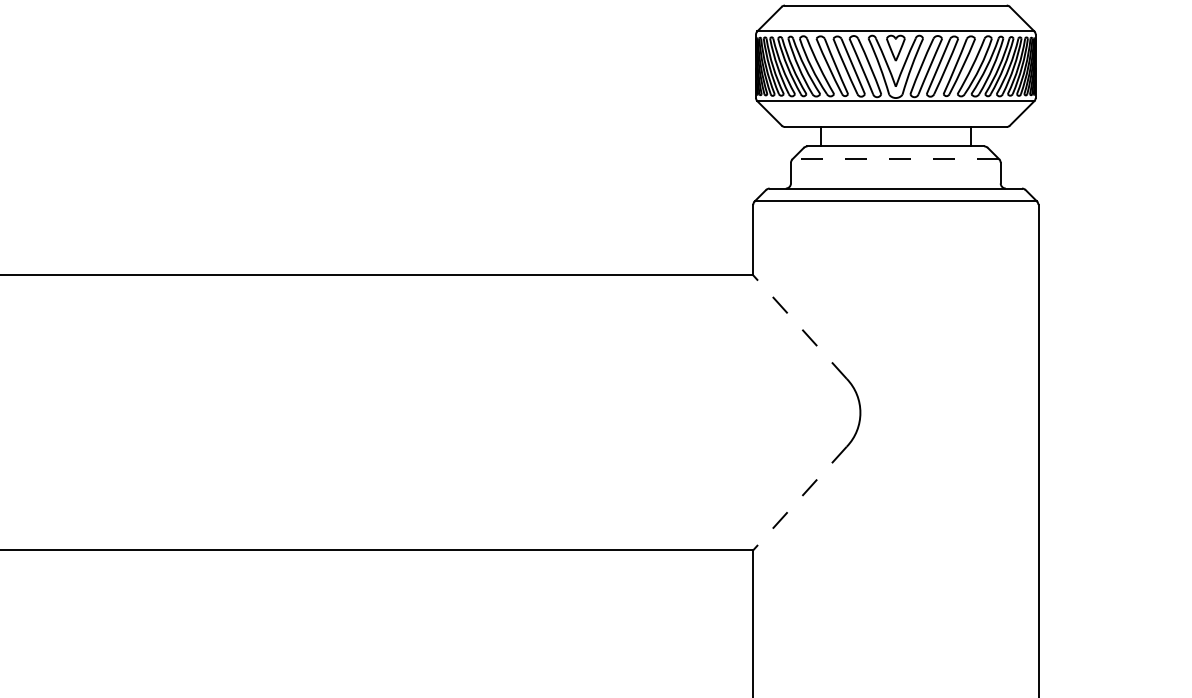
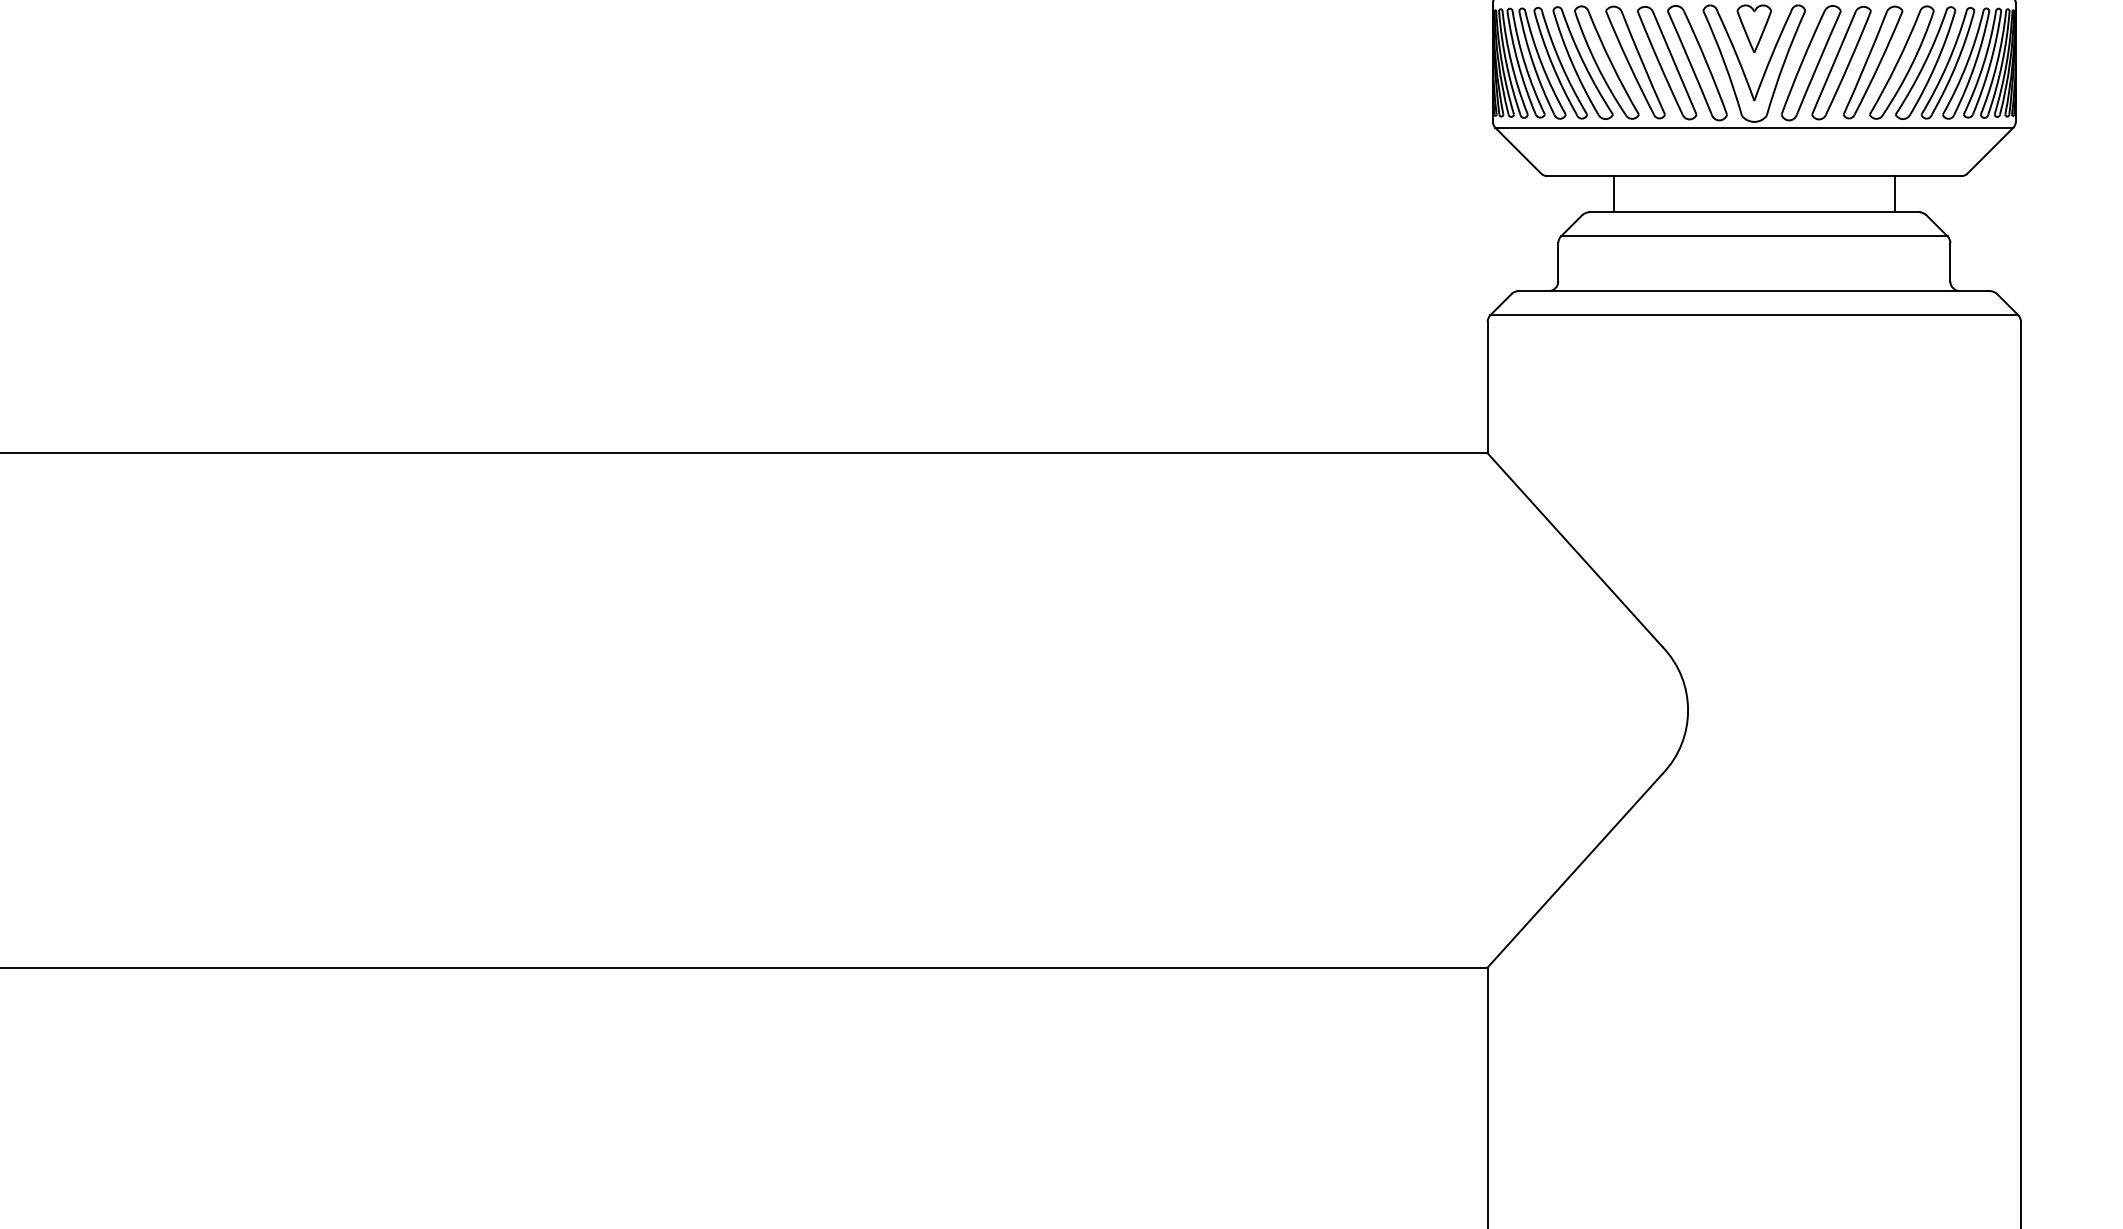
line: (895, 159) -> (1753, 236), dashed -> solid
line: (799, 327) -> (1574, 550), dashed -> solid
line: (799, 498) -> (1574, 870), dashed -> solid

